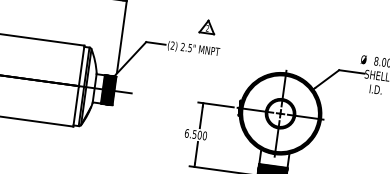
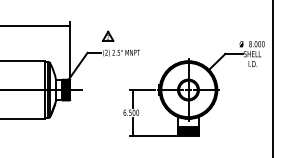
part: (208, 25) -> (108, 35), moved

